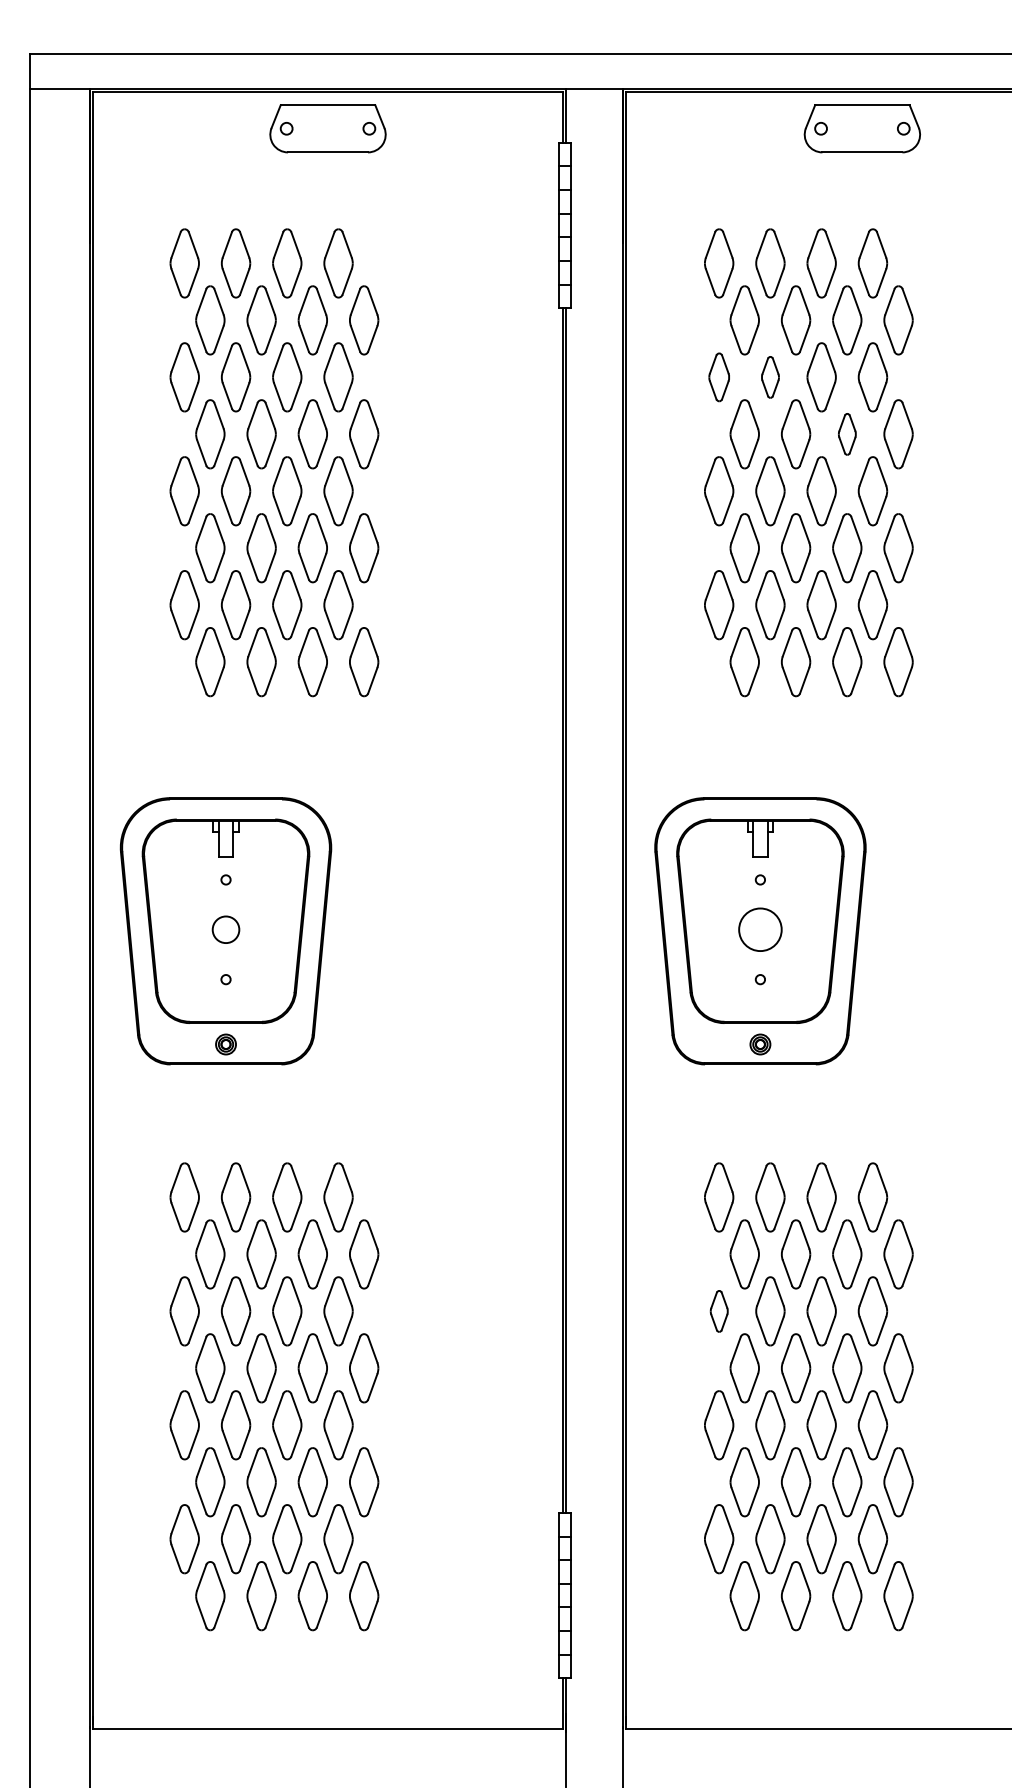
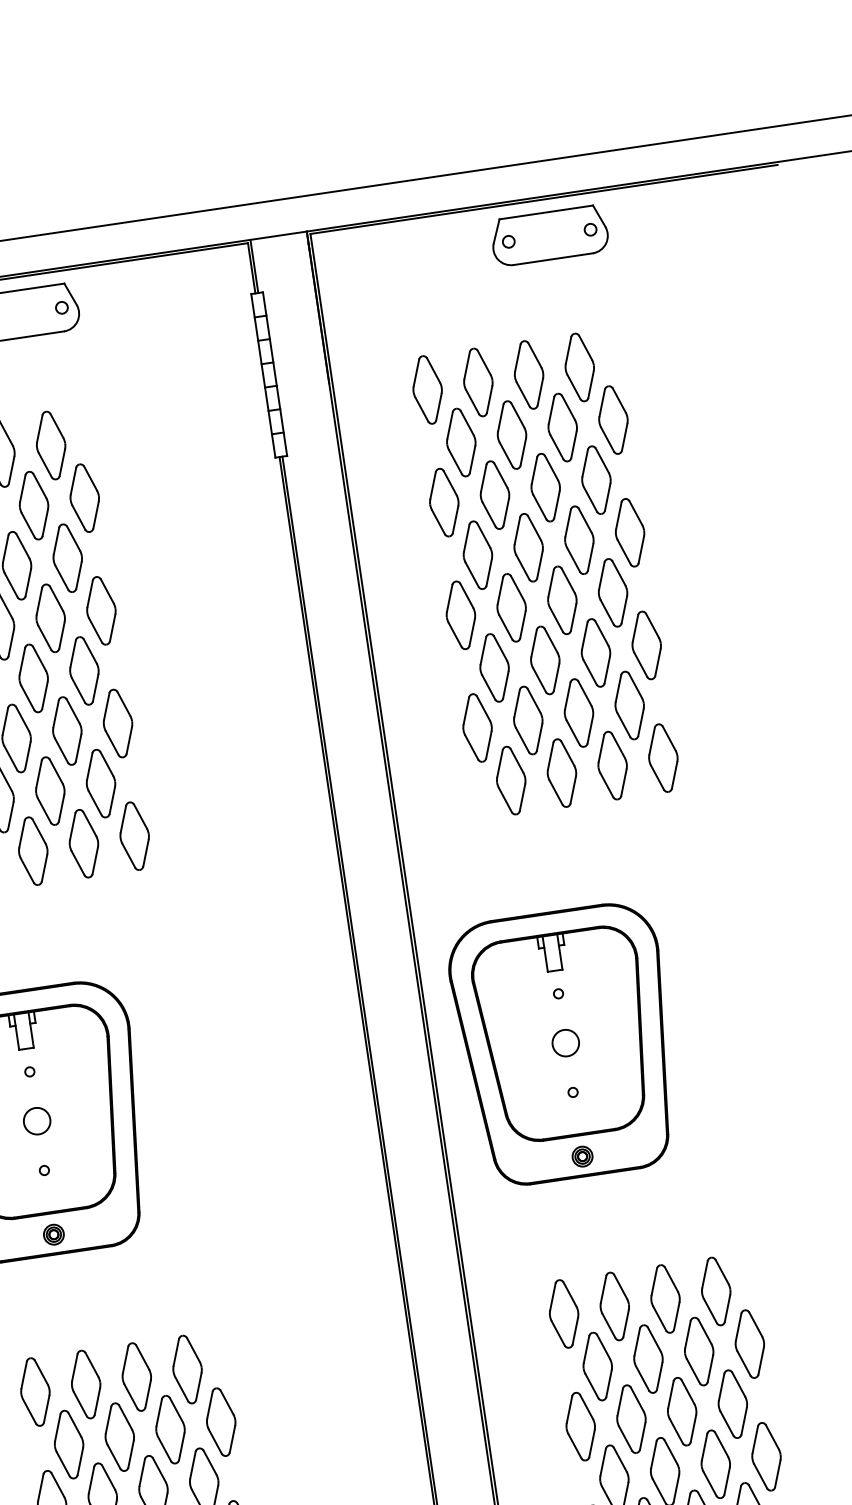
part: (719, 377) -> (444, 502), size x1.43
part: (770, 377) -> (495, 495), size x1.67
part: (847, 434) -> (579, 540), size x1.67
circle: (760, 929) -> (565, 1042), size x0.62
part: (719, 1311) -> (581, 1426), size x1.67

